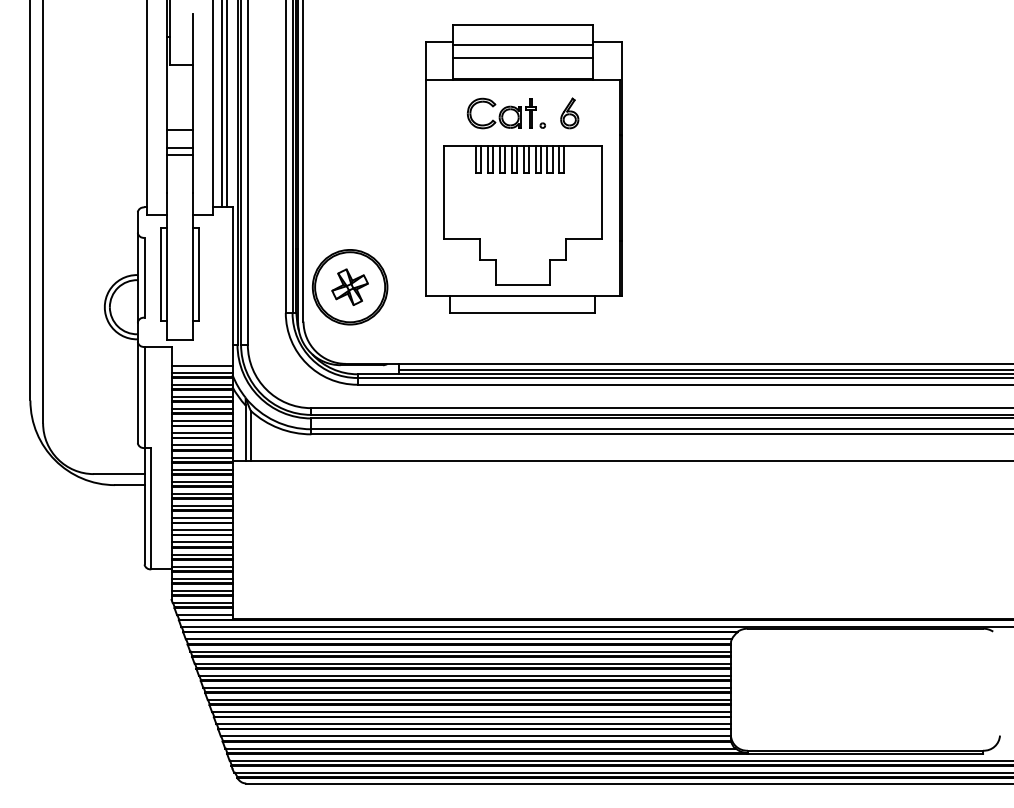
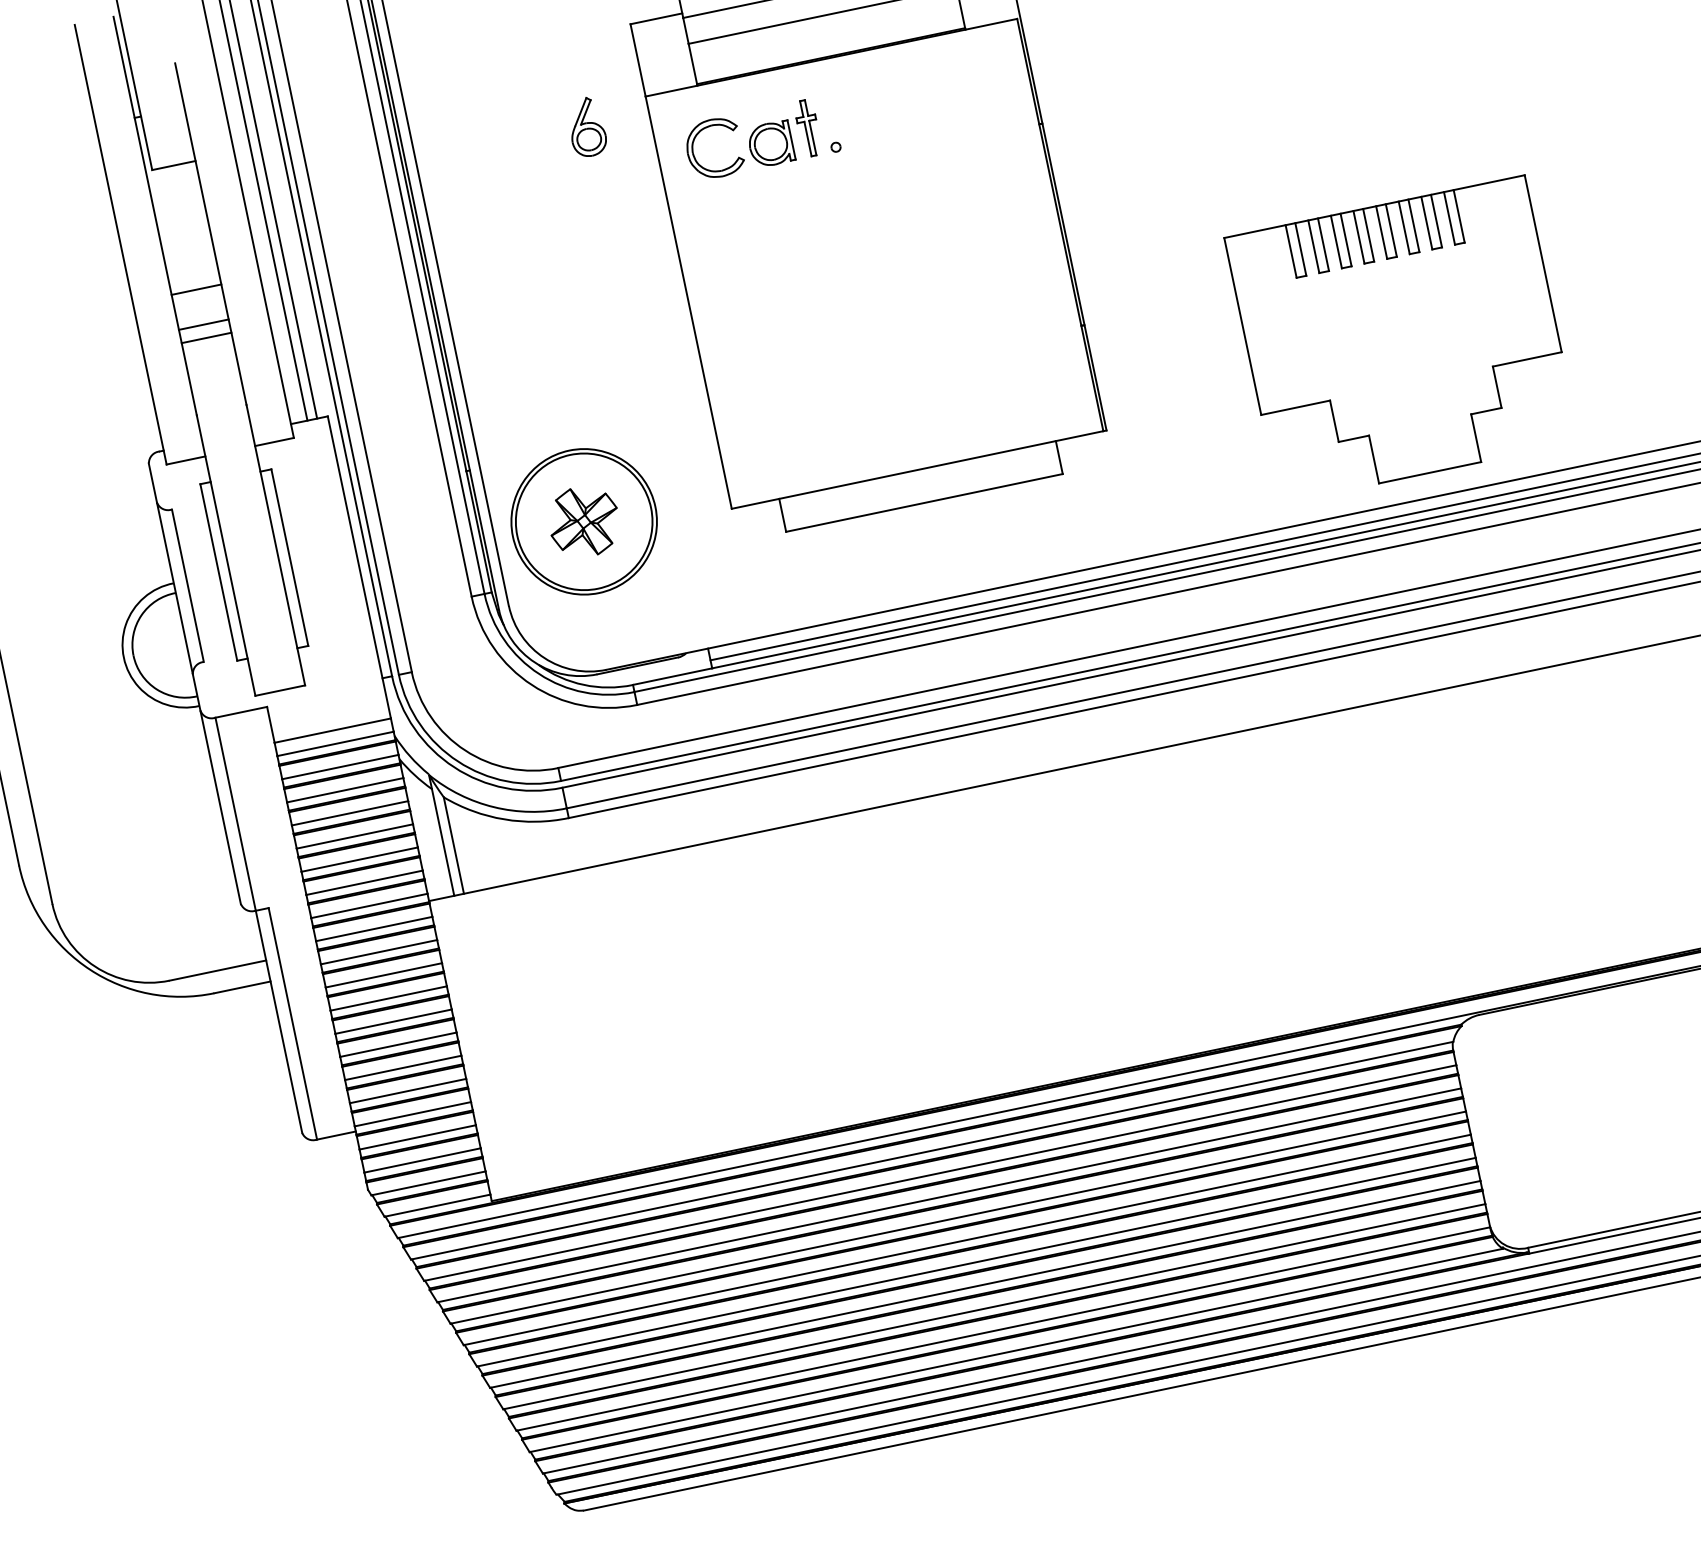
part: (505, 113) -> (759, 138), moved
part: (569, 113) -> (586, 127), moved
part: (522, 215) -> (1401, 339), moved

